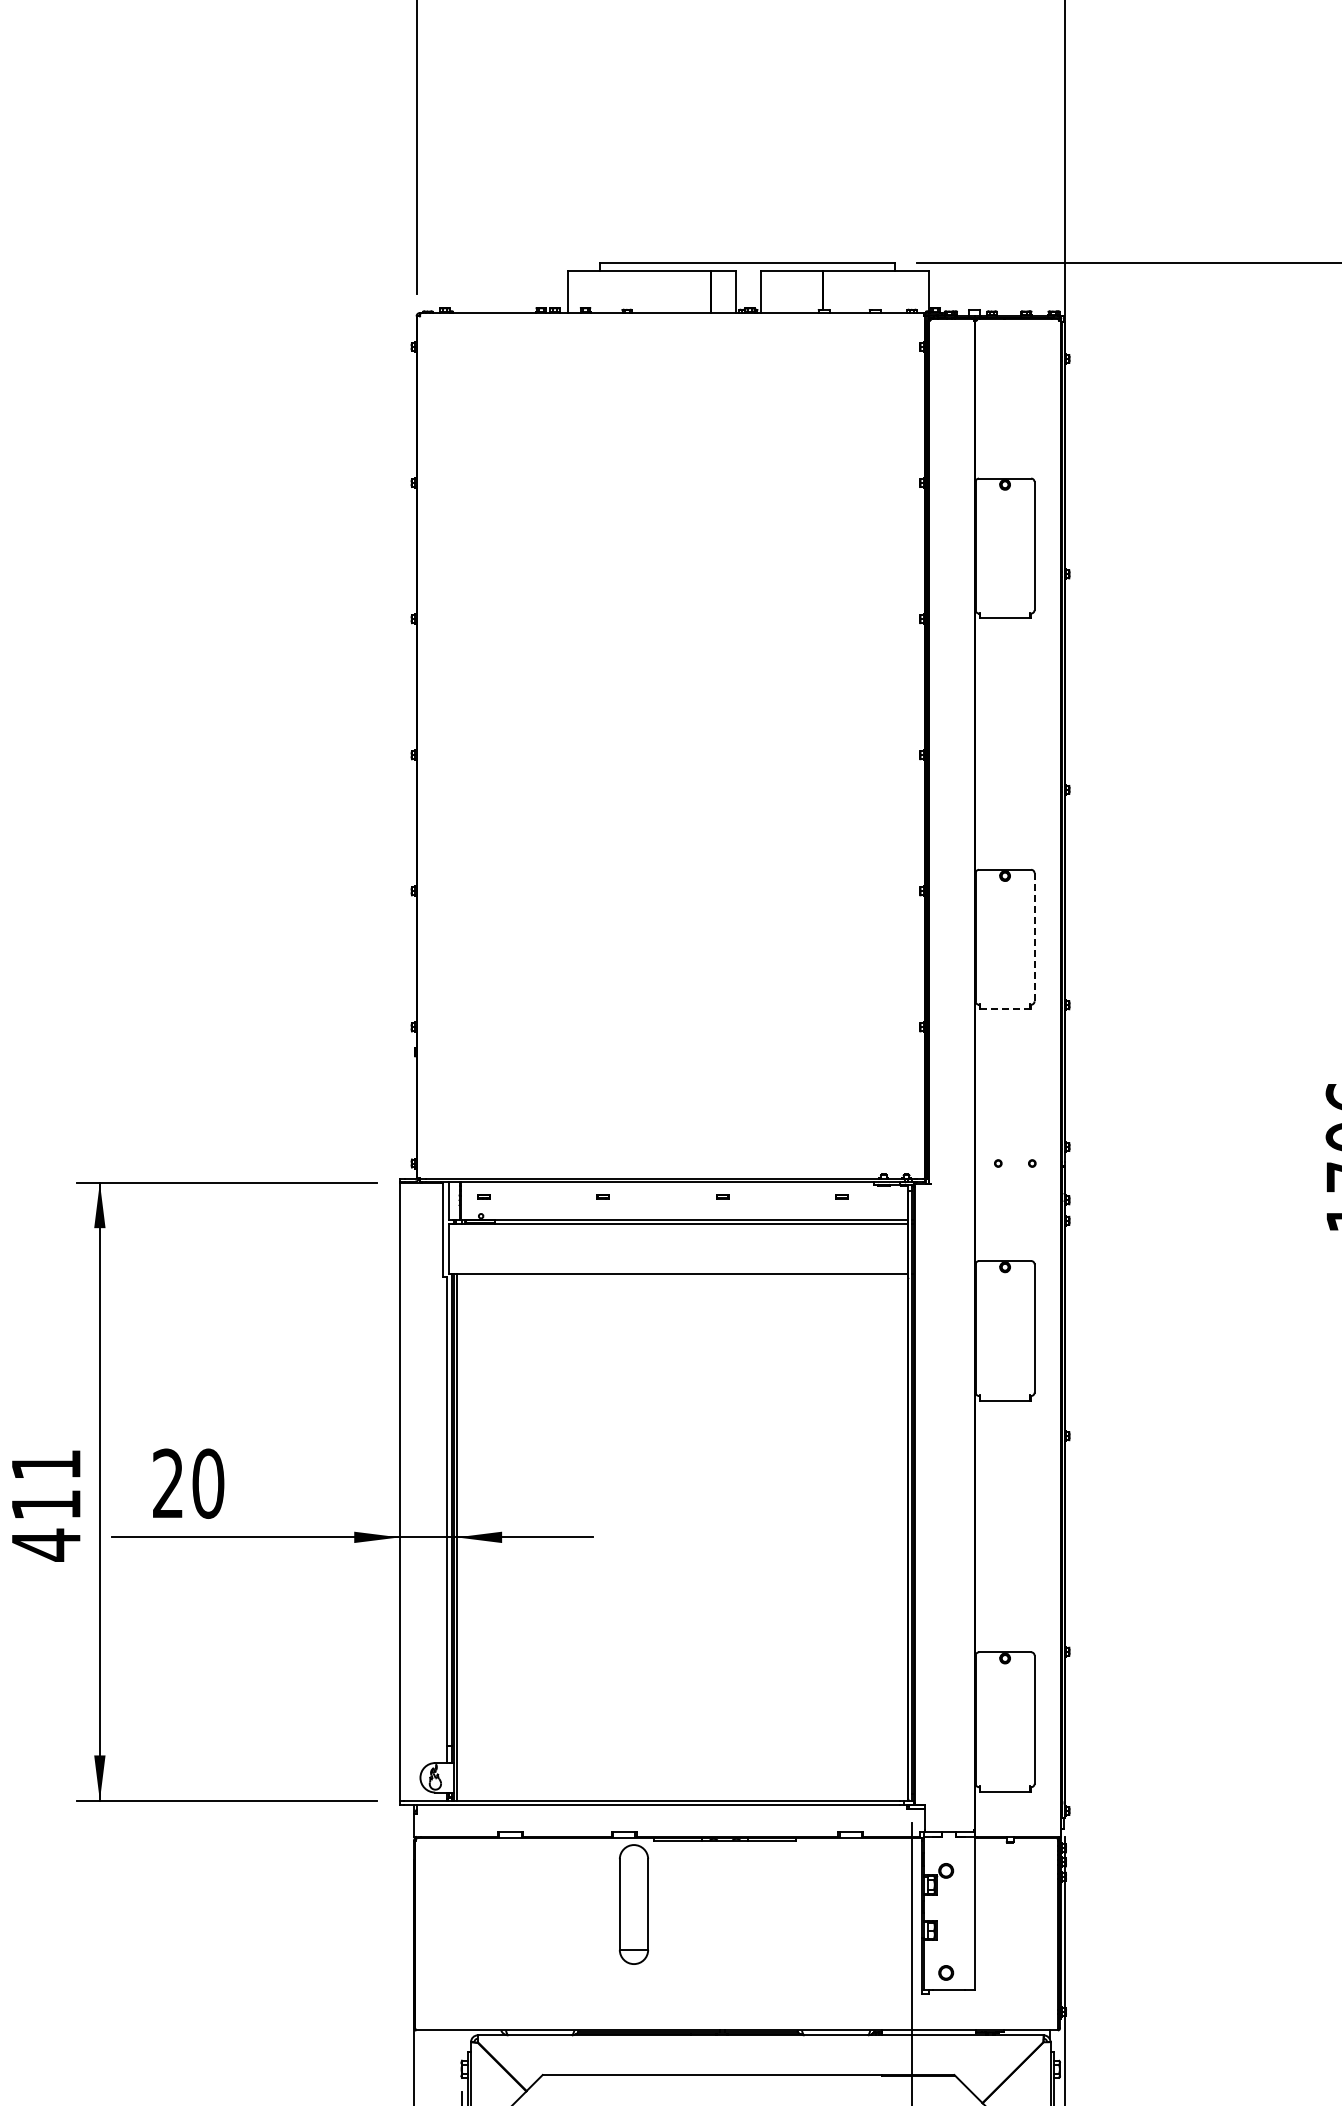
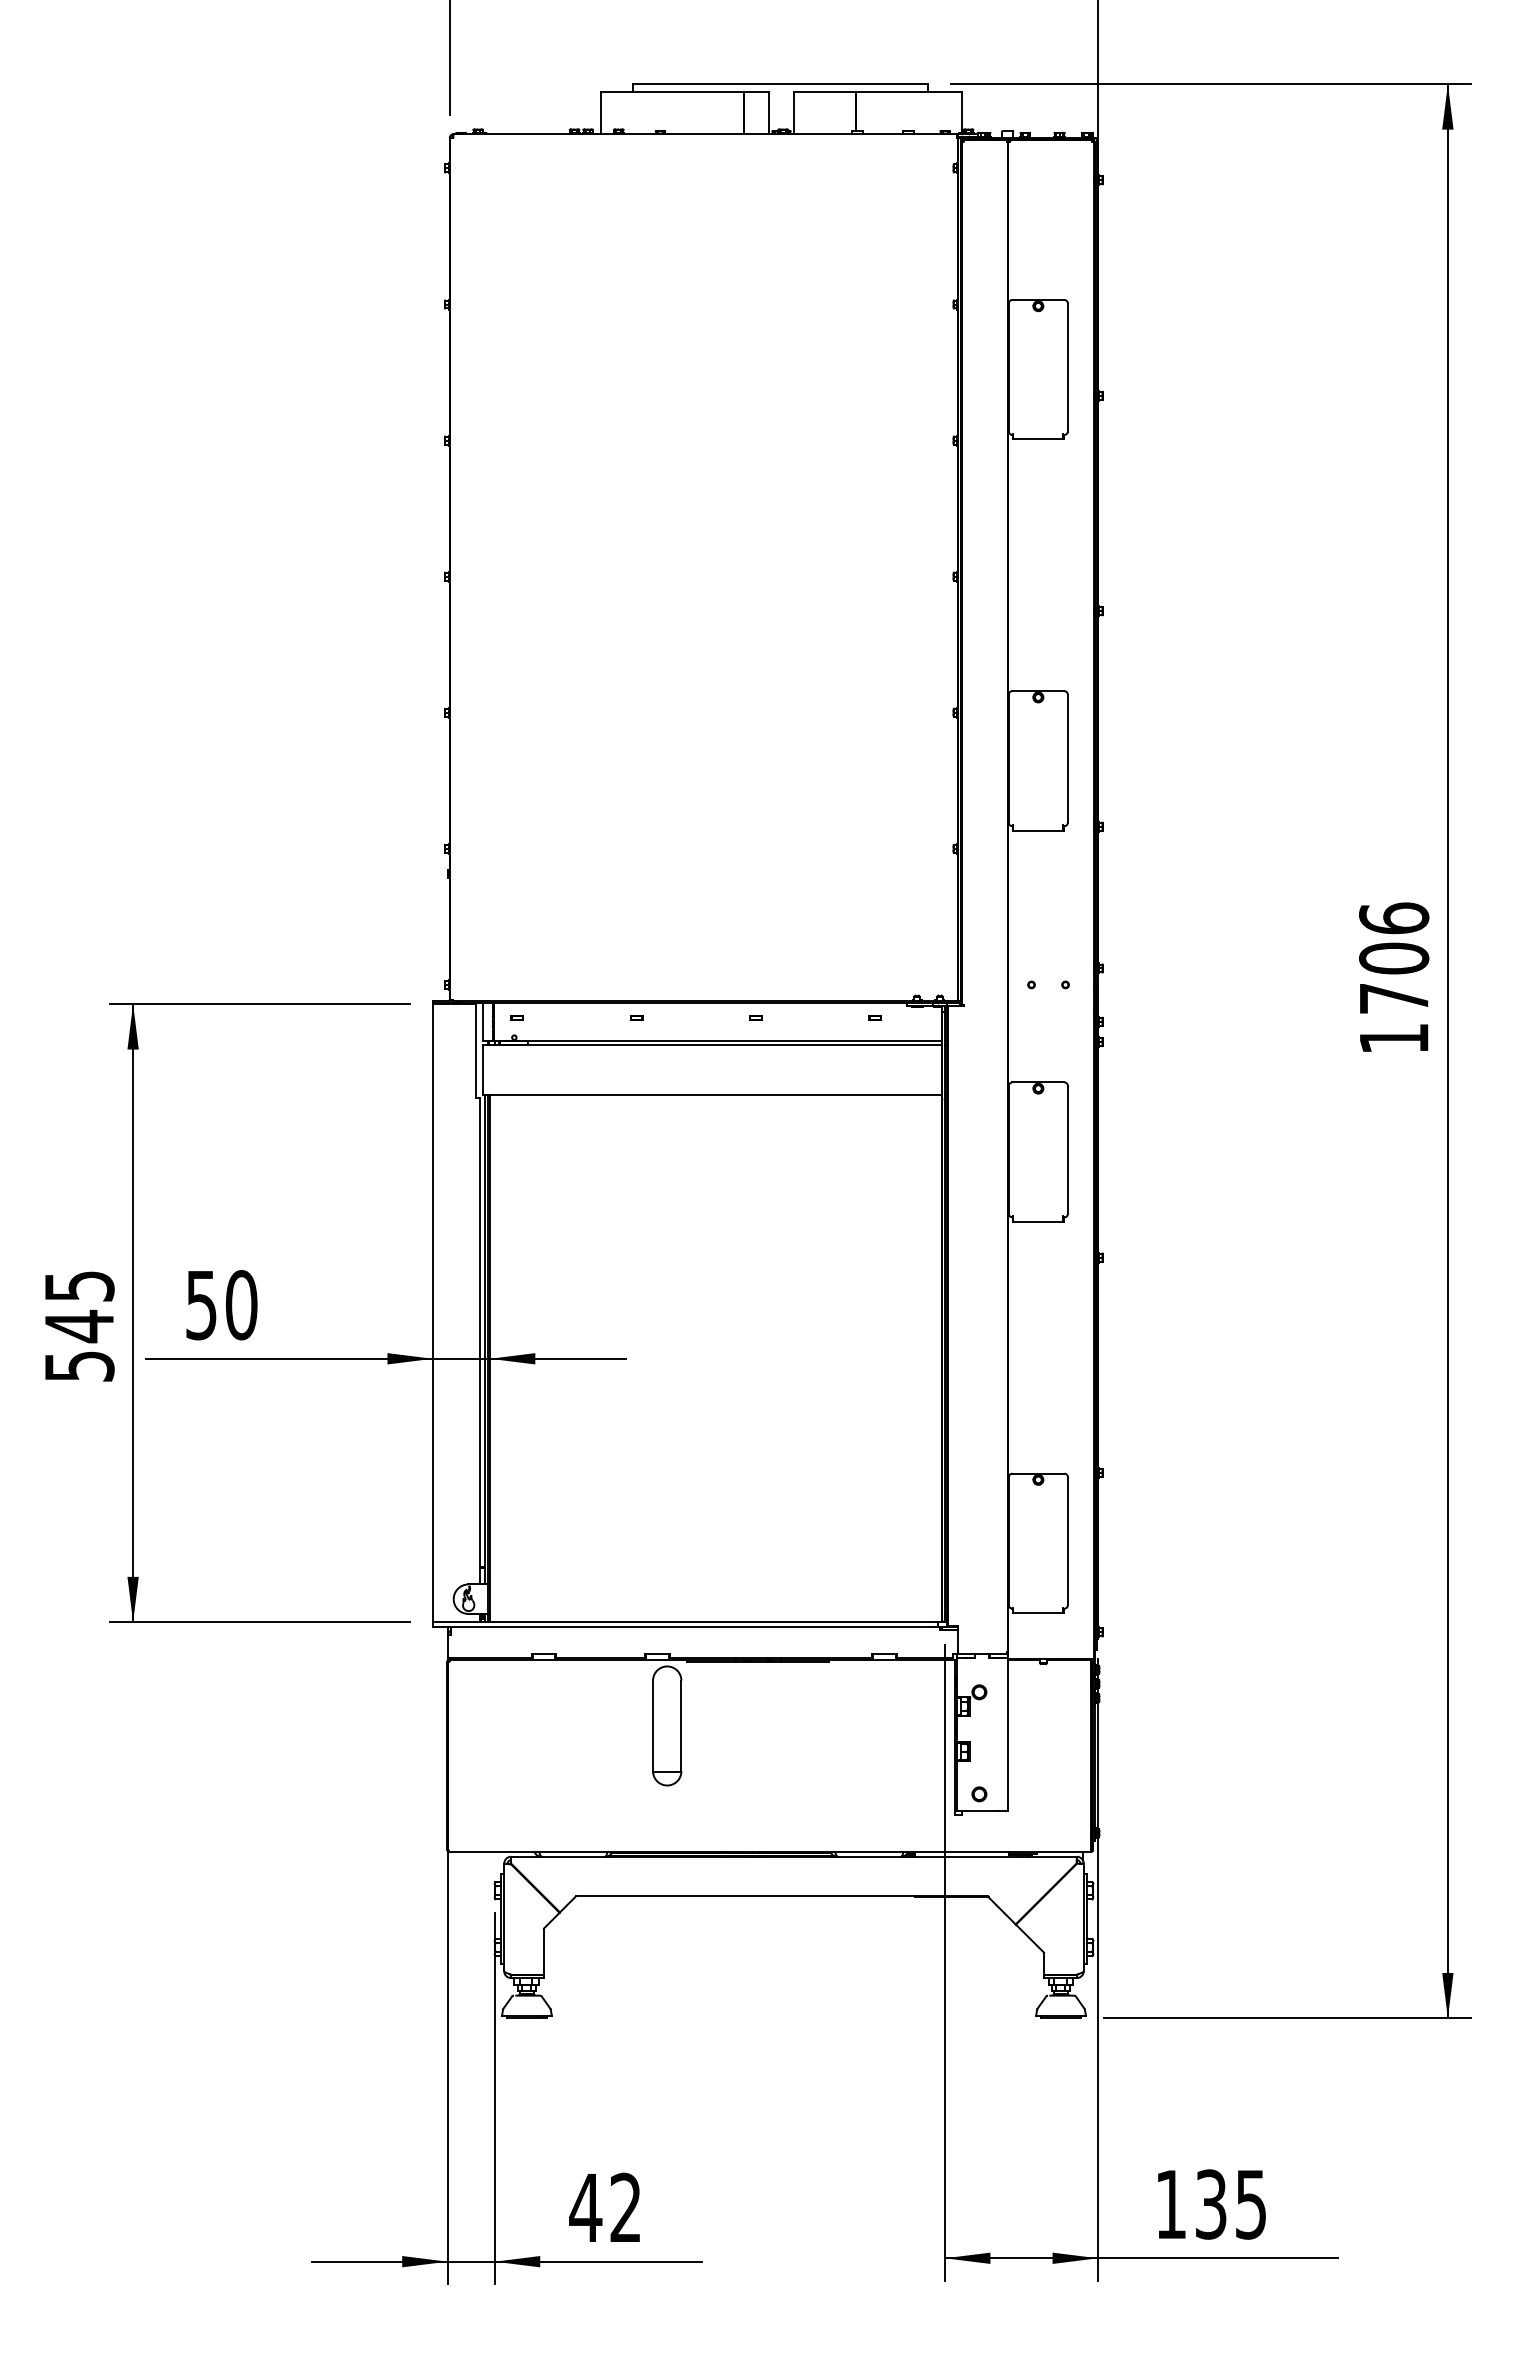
line: (1034, 937) -> (1067, 758), dashed -> solid
line: (1005, 1009) -> (1038, 830), dashed -> solid
text: (168, 1484) -> (201, 1305), 20 -> 50
text: (46, 1506) -> (79, 1327), 411 -> 545

